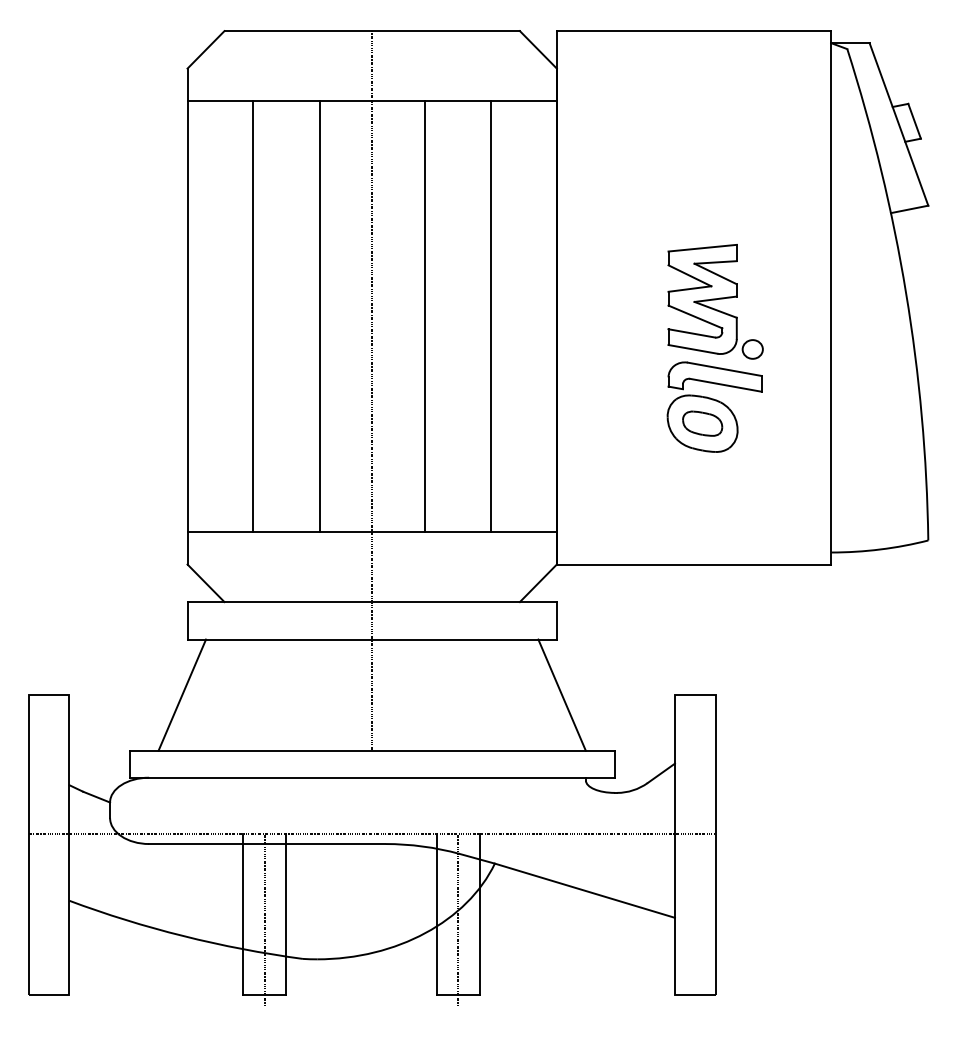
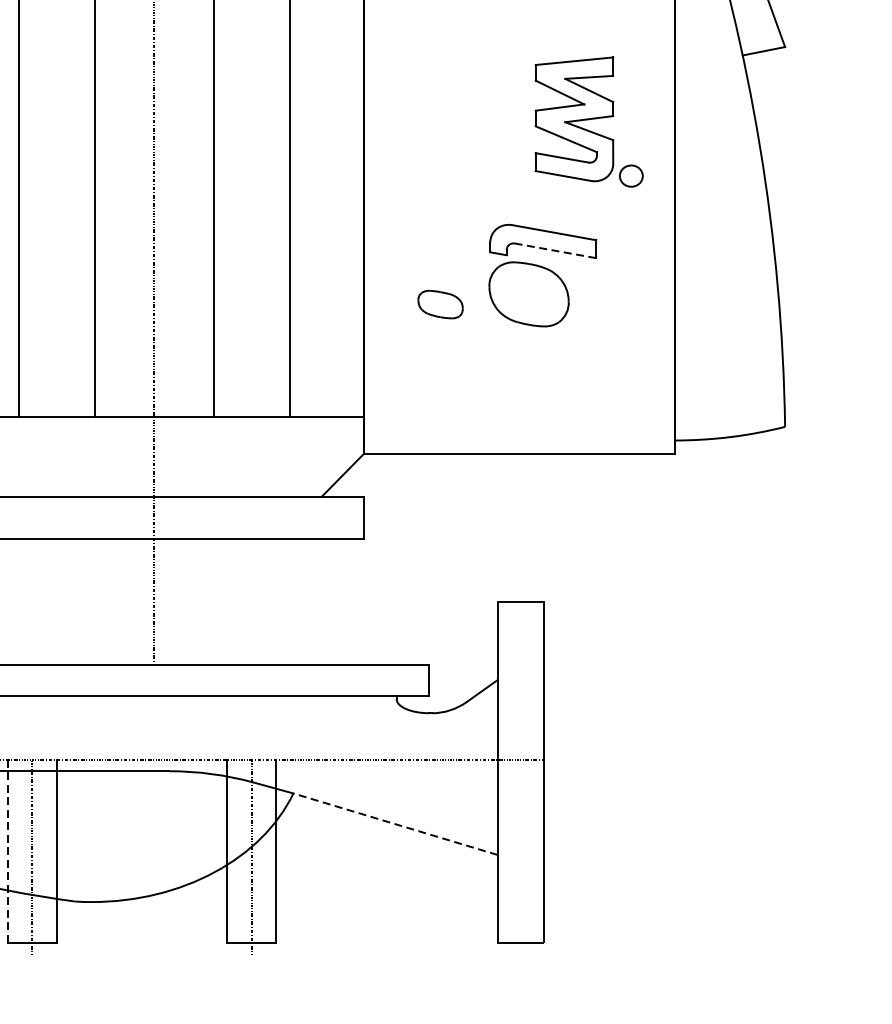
part: (715, 301) -> (589, 121), moved
line: (725, 385) -> (555, 251), solid -> dashed
part: (702, 423) -> (440, 304), moved
line: (561, 694) -> (368, 601), removed
line: (584, 890) -> (395, 823), solid -> dashed
line: (243, 914) -> (8, 851), solid -> dashed

